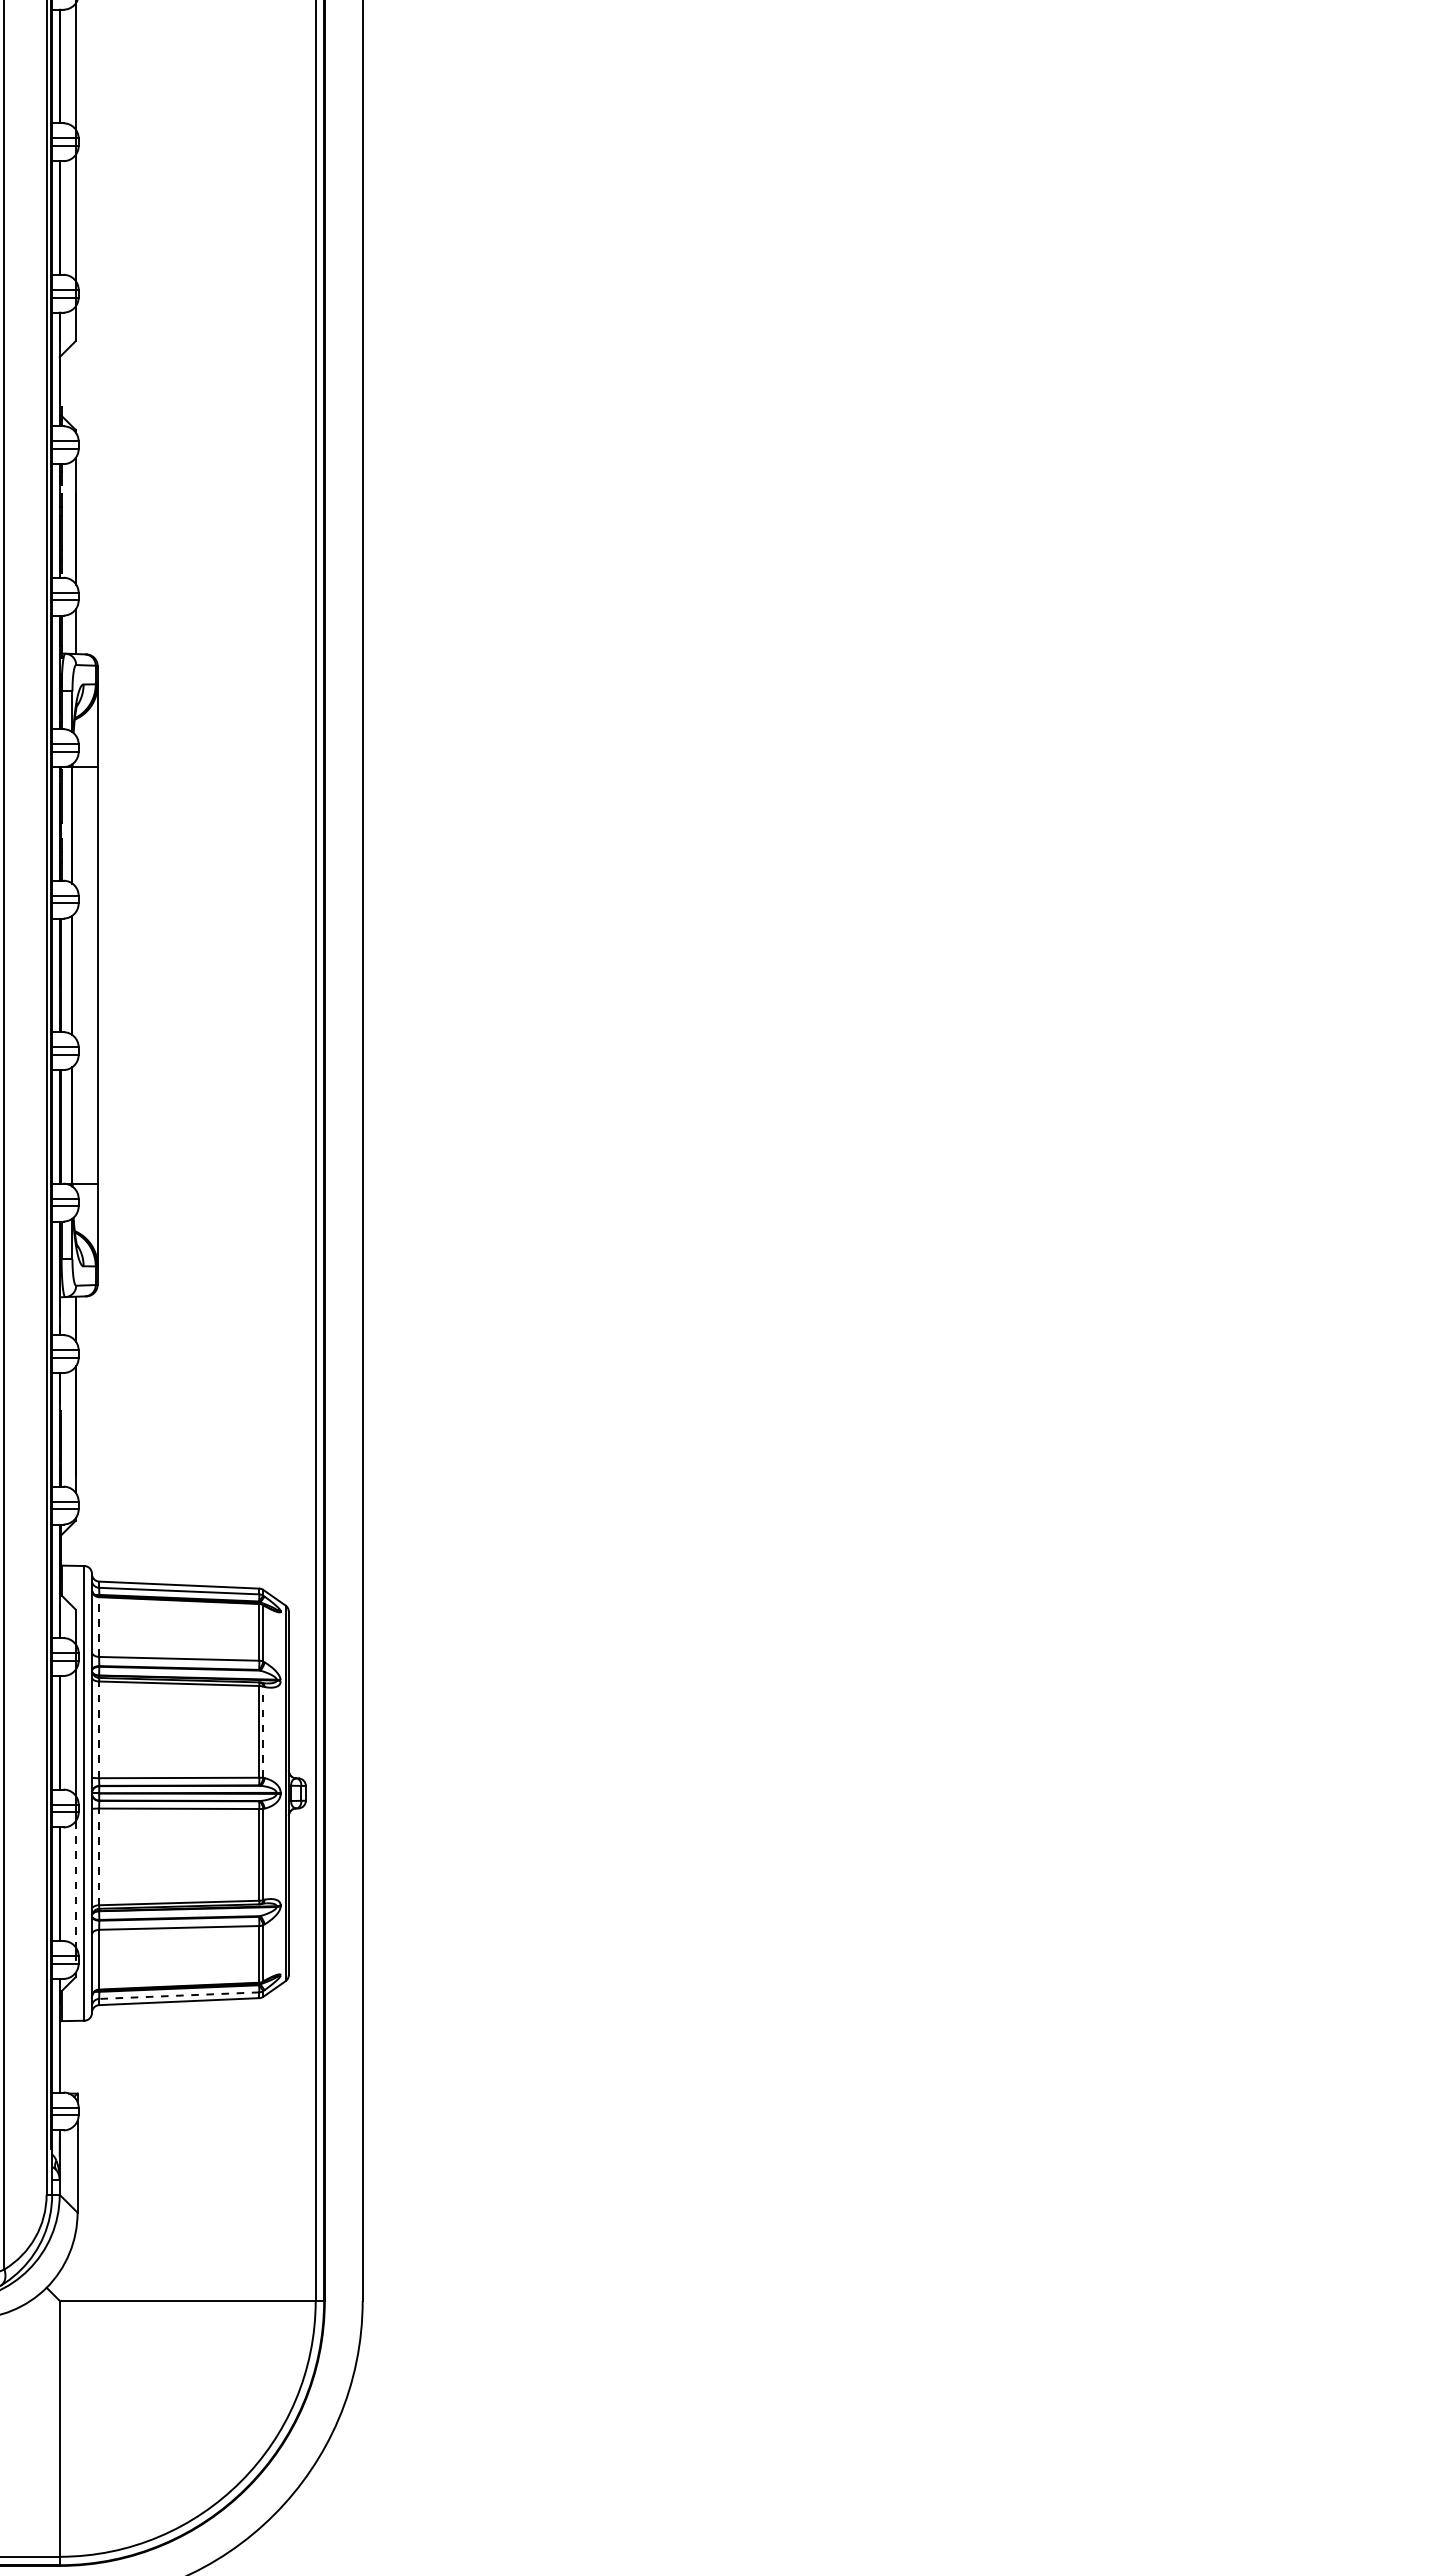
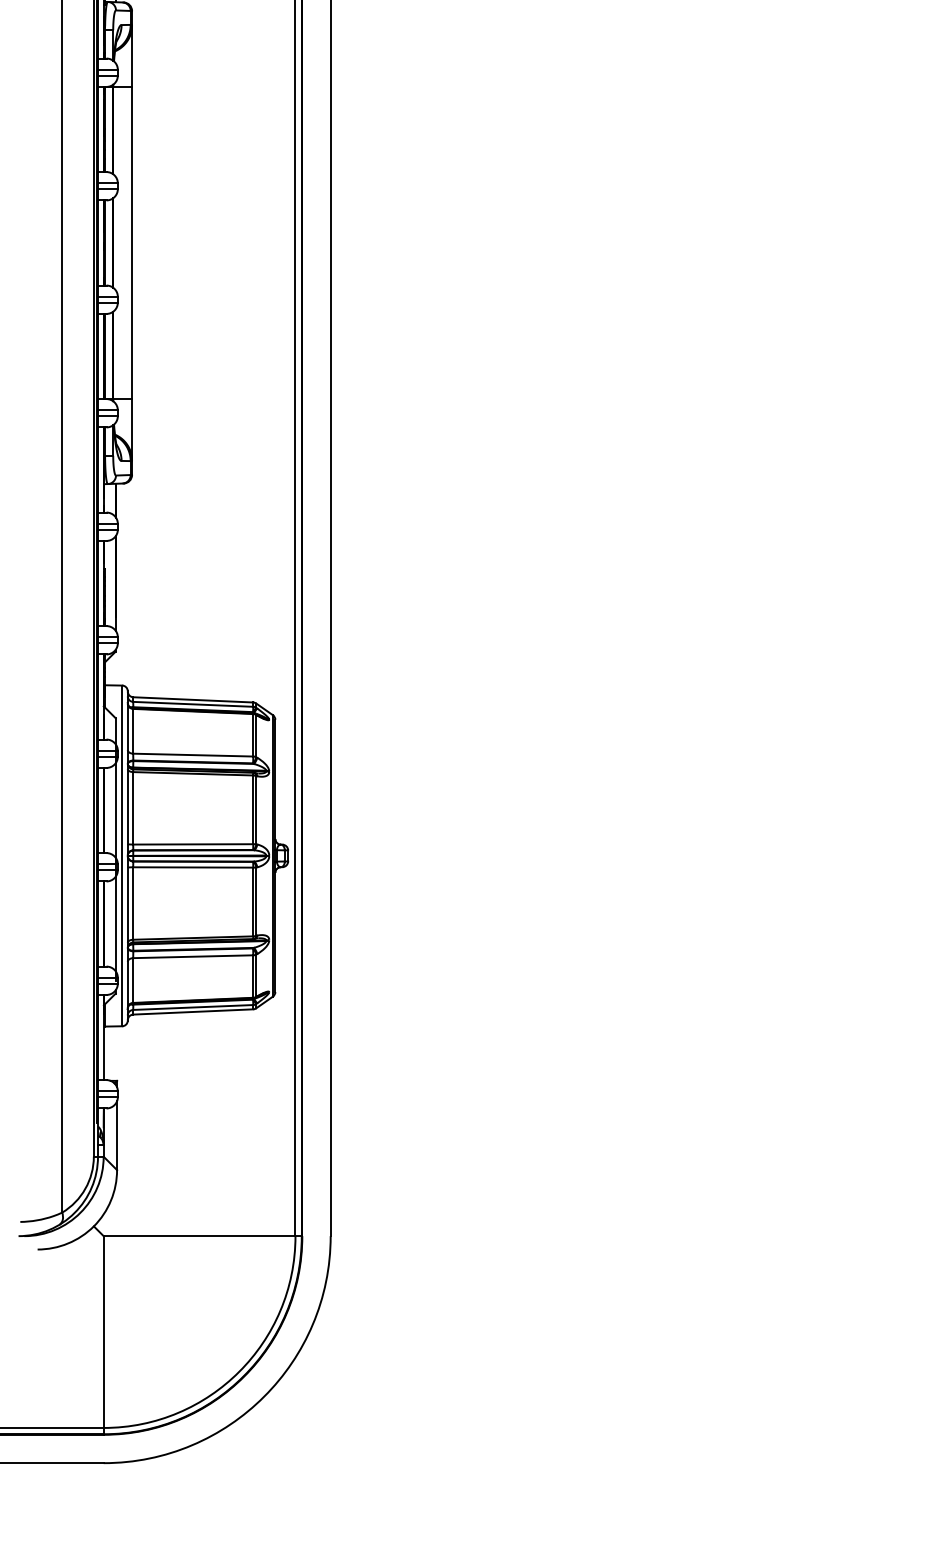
line: (99, 1627) -> (133, 731), dashed -> solid
line: (99, 1729) -> (133, 808), dashed -> solid
line: (263, 1732) -> (256, 810), dashed -> solid
line: (99, 1856) -> (133, 903), dashed -> solid
line: (75, 1884) -> (115, 924), dashed -> solid
line: (178, 1995) -> (192, 1007), dashed -> solid

